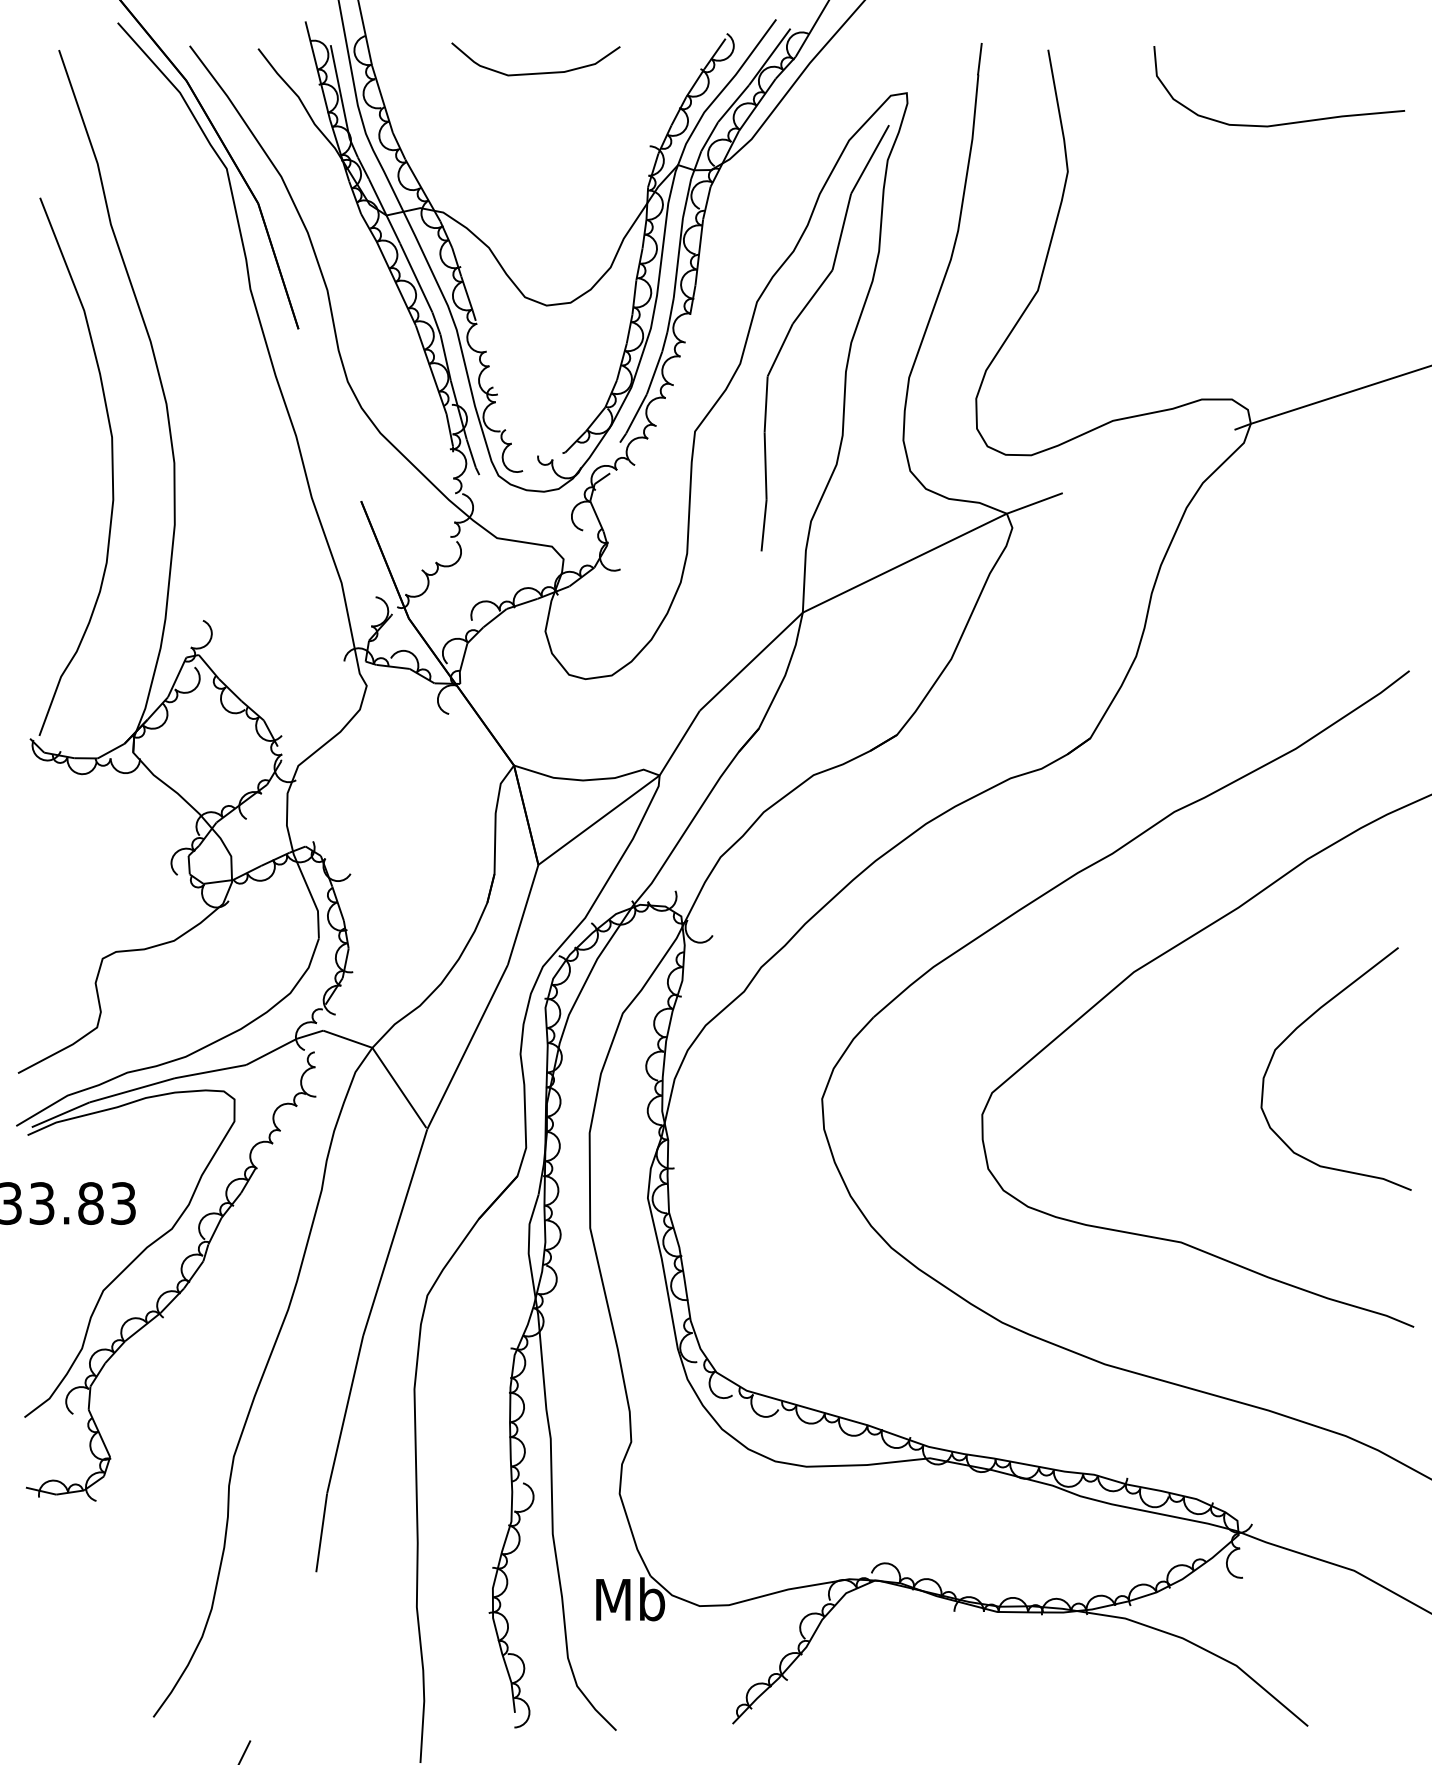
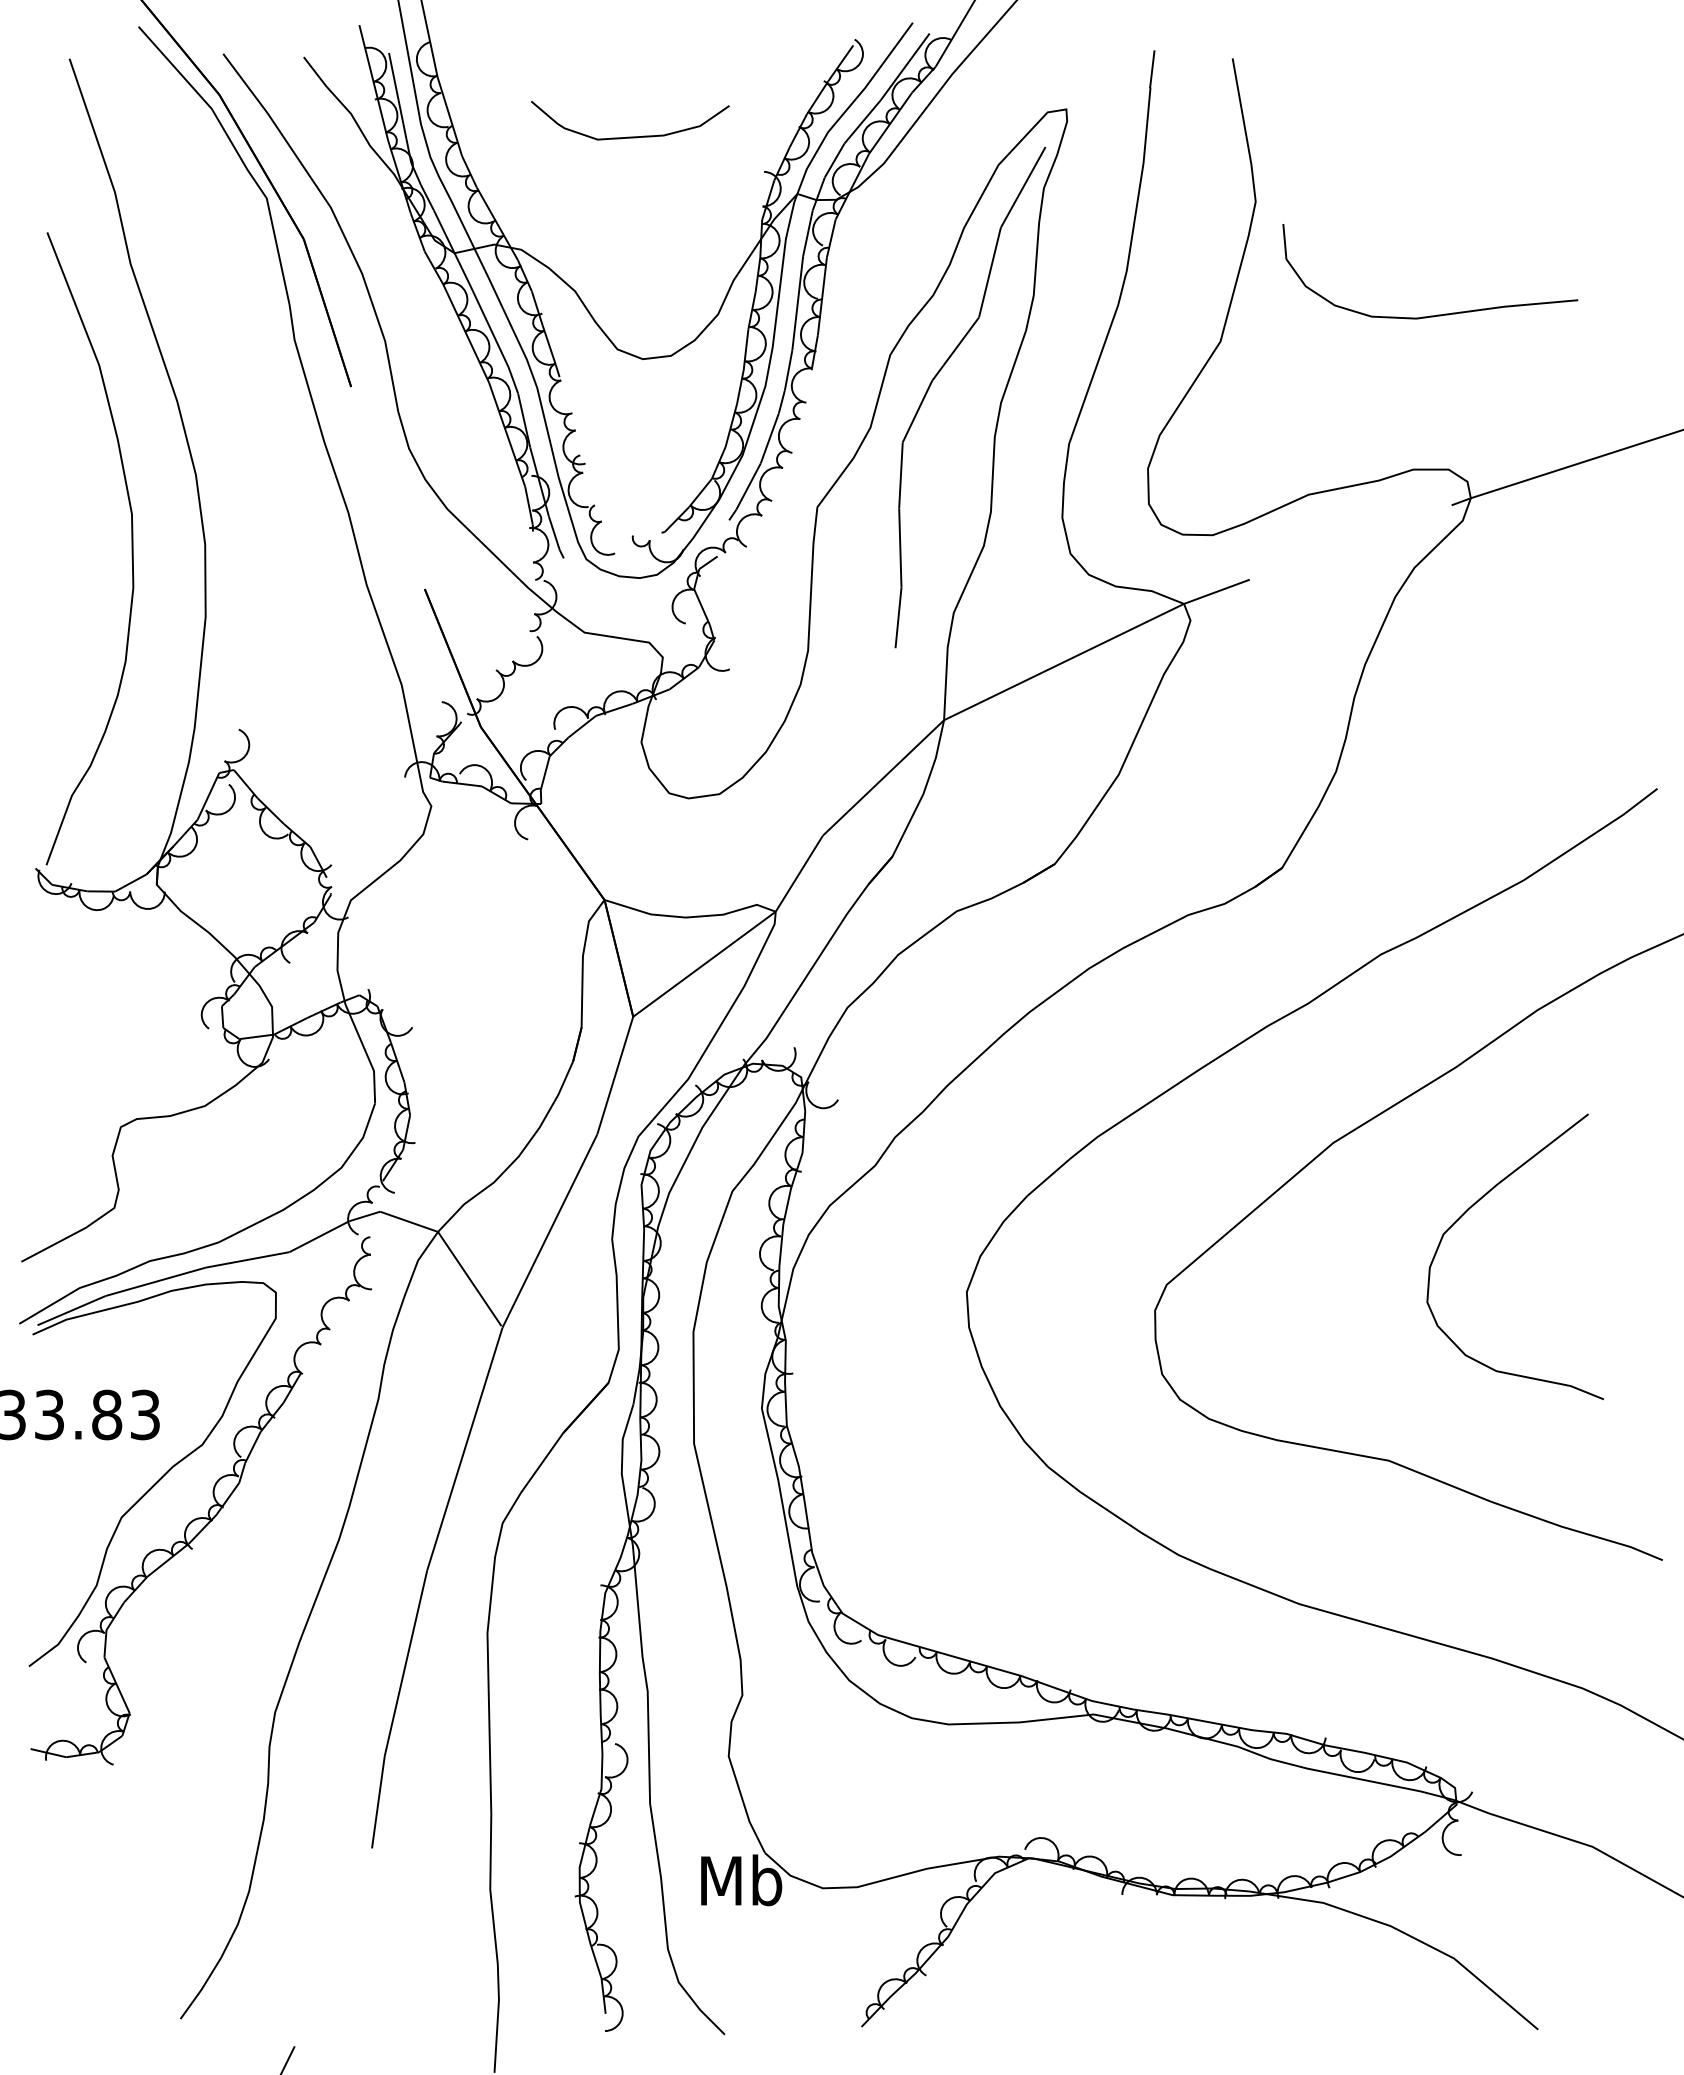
curve: (536, 72) -> (630, 136), moved
curve: (1285, 123) -> (1437, 314), moved
curve: (1300, 1026) -> (1473, 1206), moved

